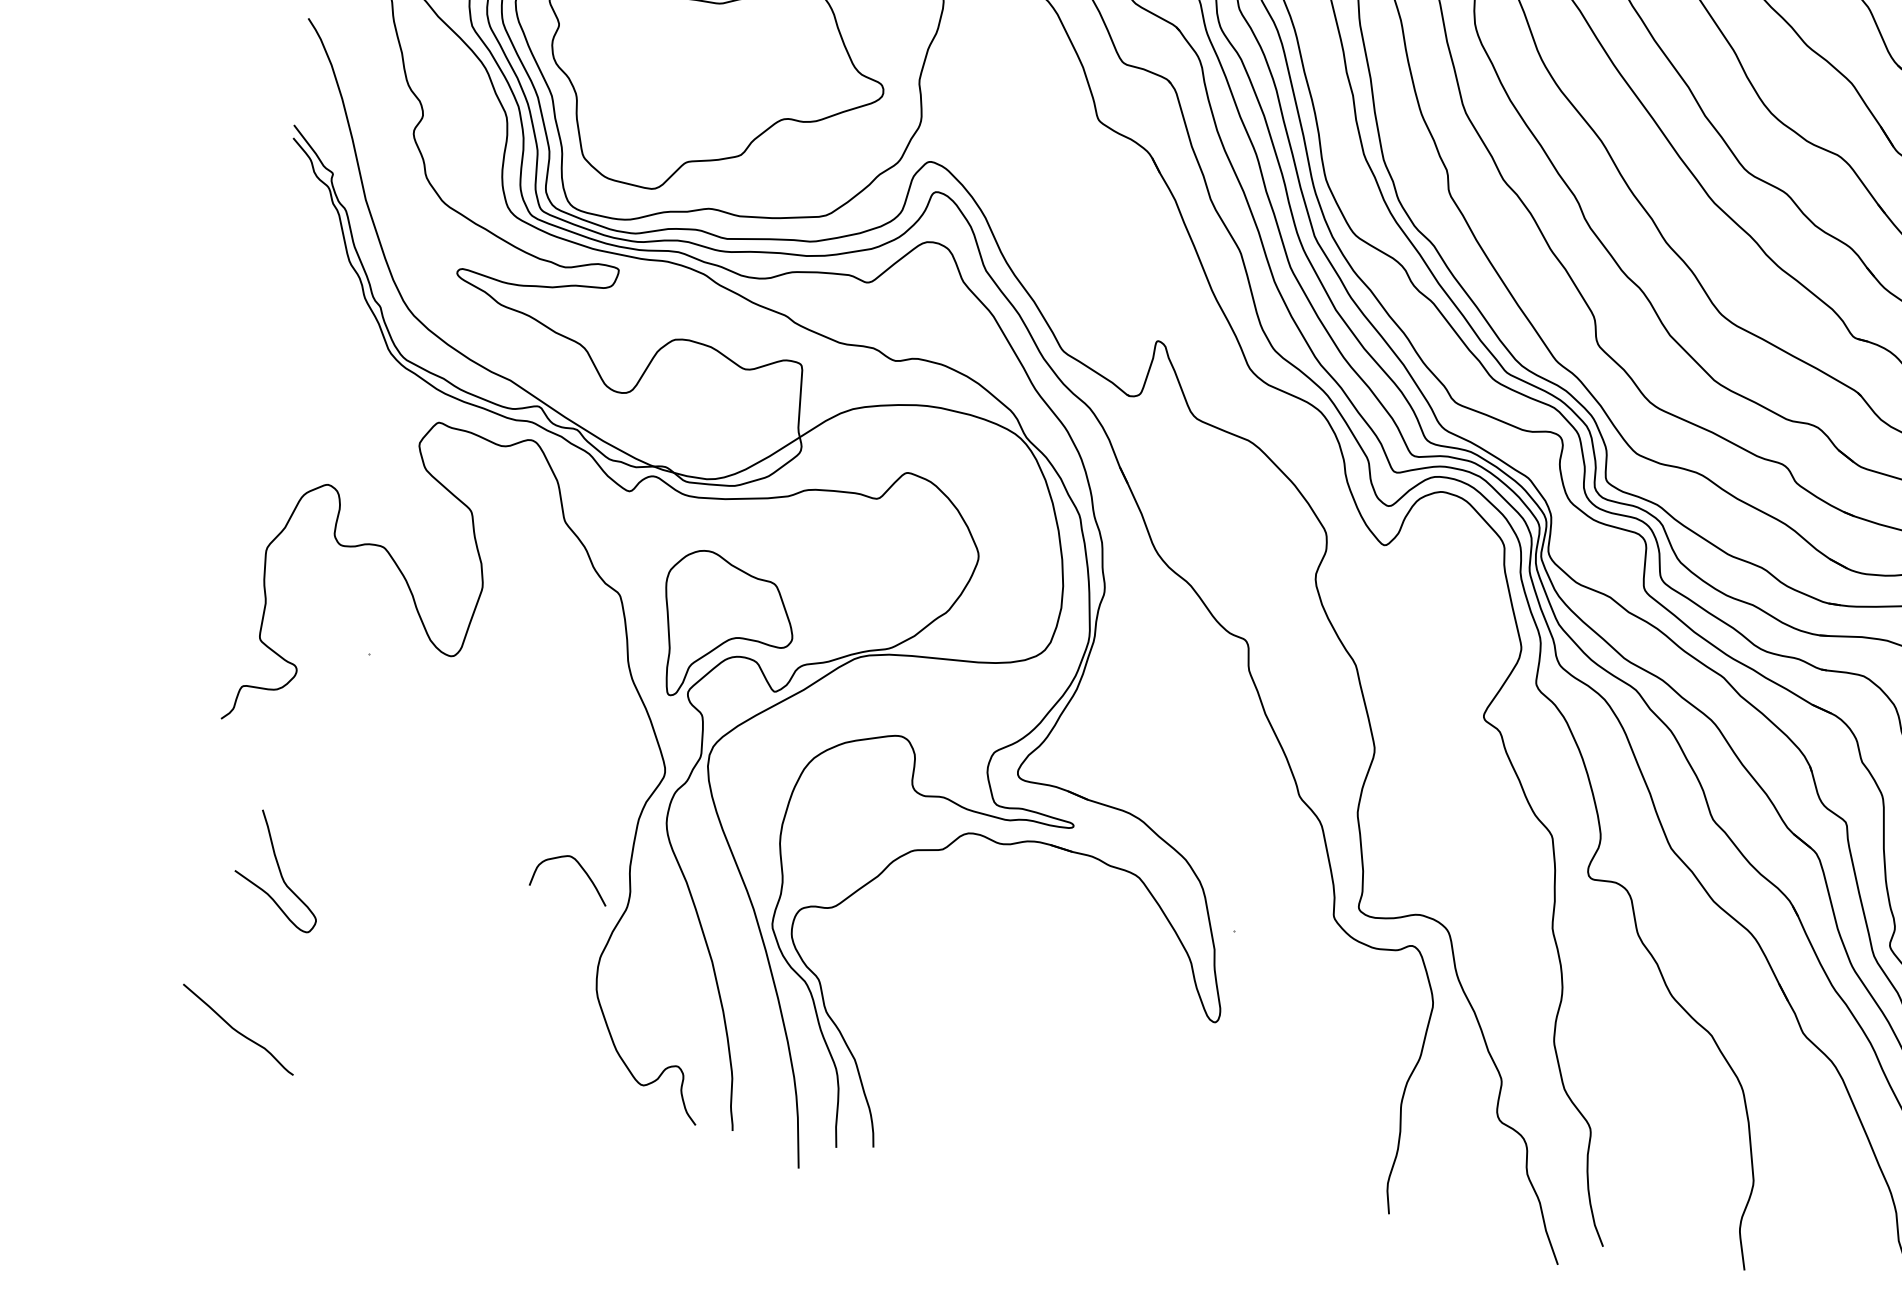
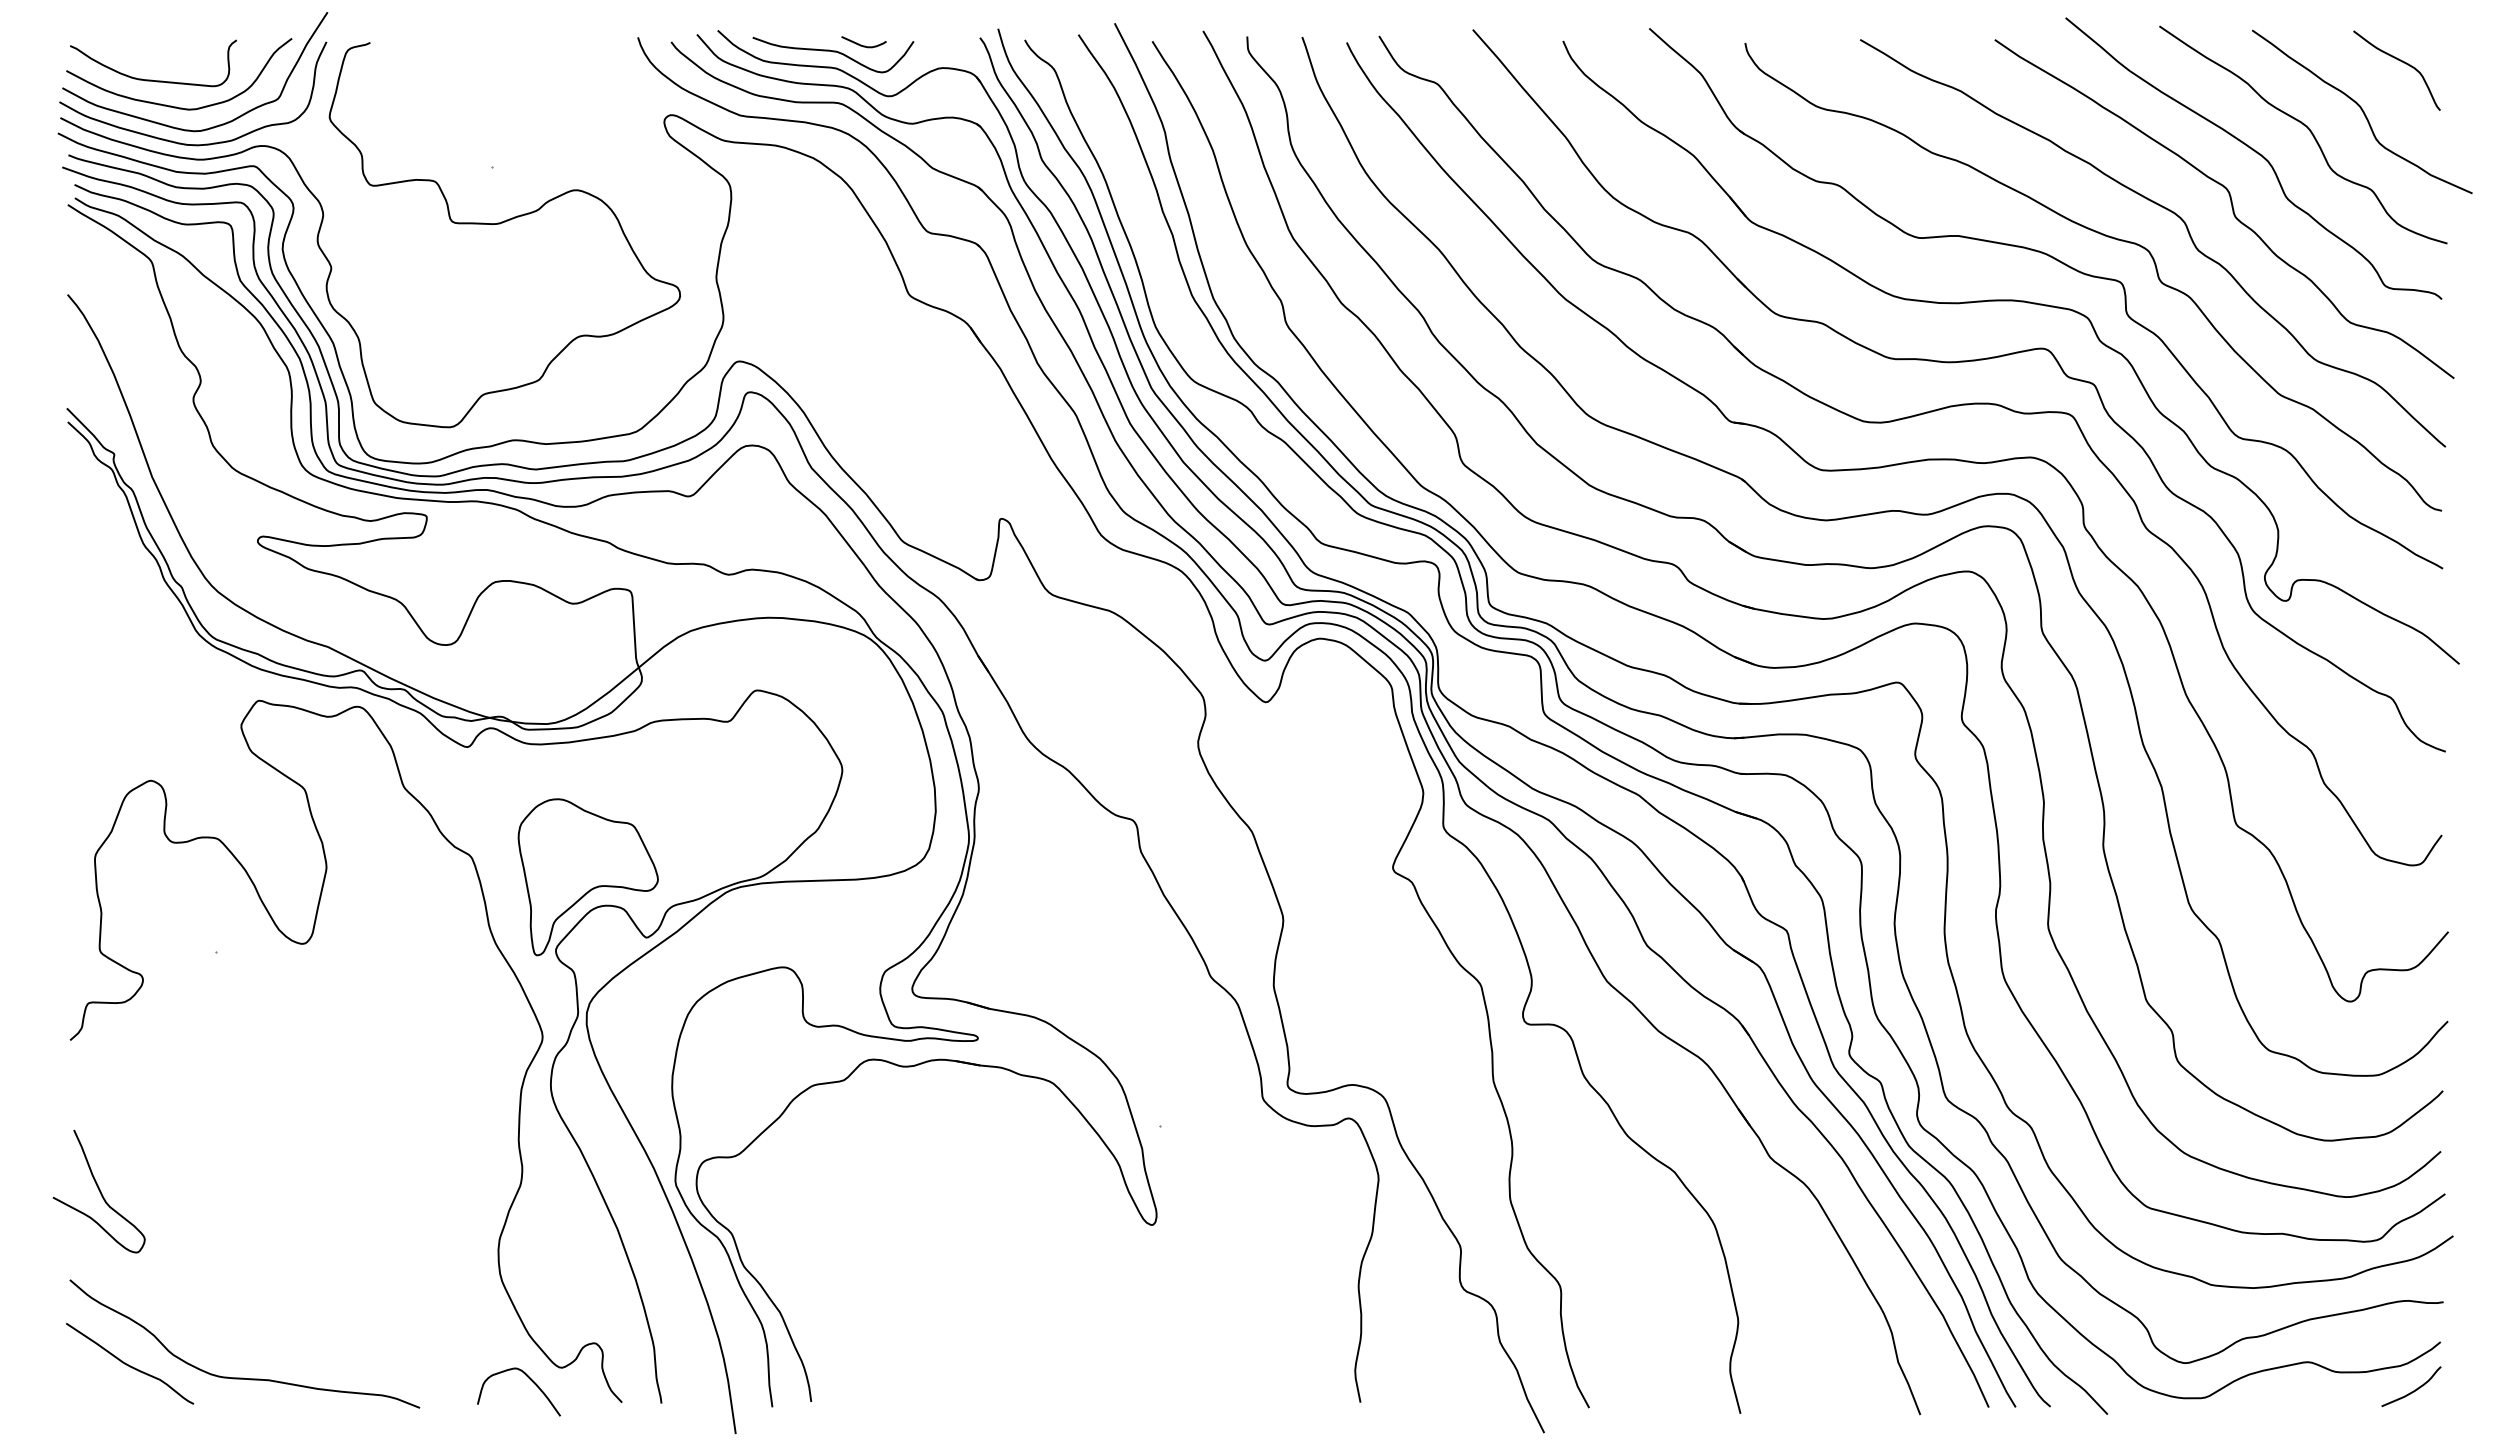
curve: (581, 868) -> (529, 1379), moved
curve: (278, 869) -> (98, 1190), moved
curve: (343, 1056) -> (243, 1377), added

